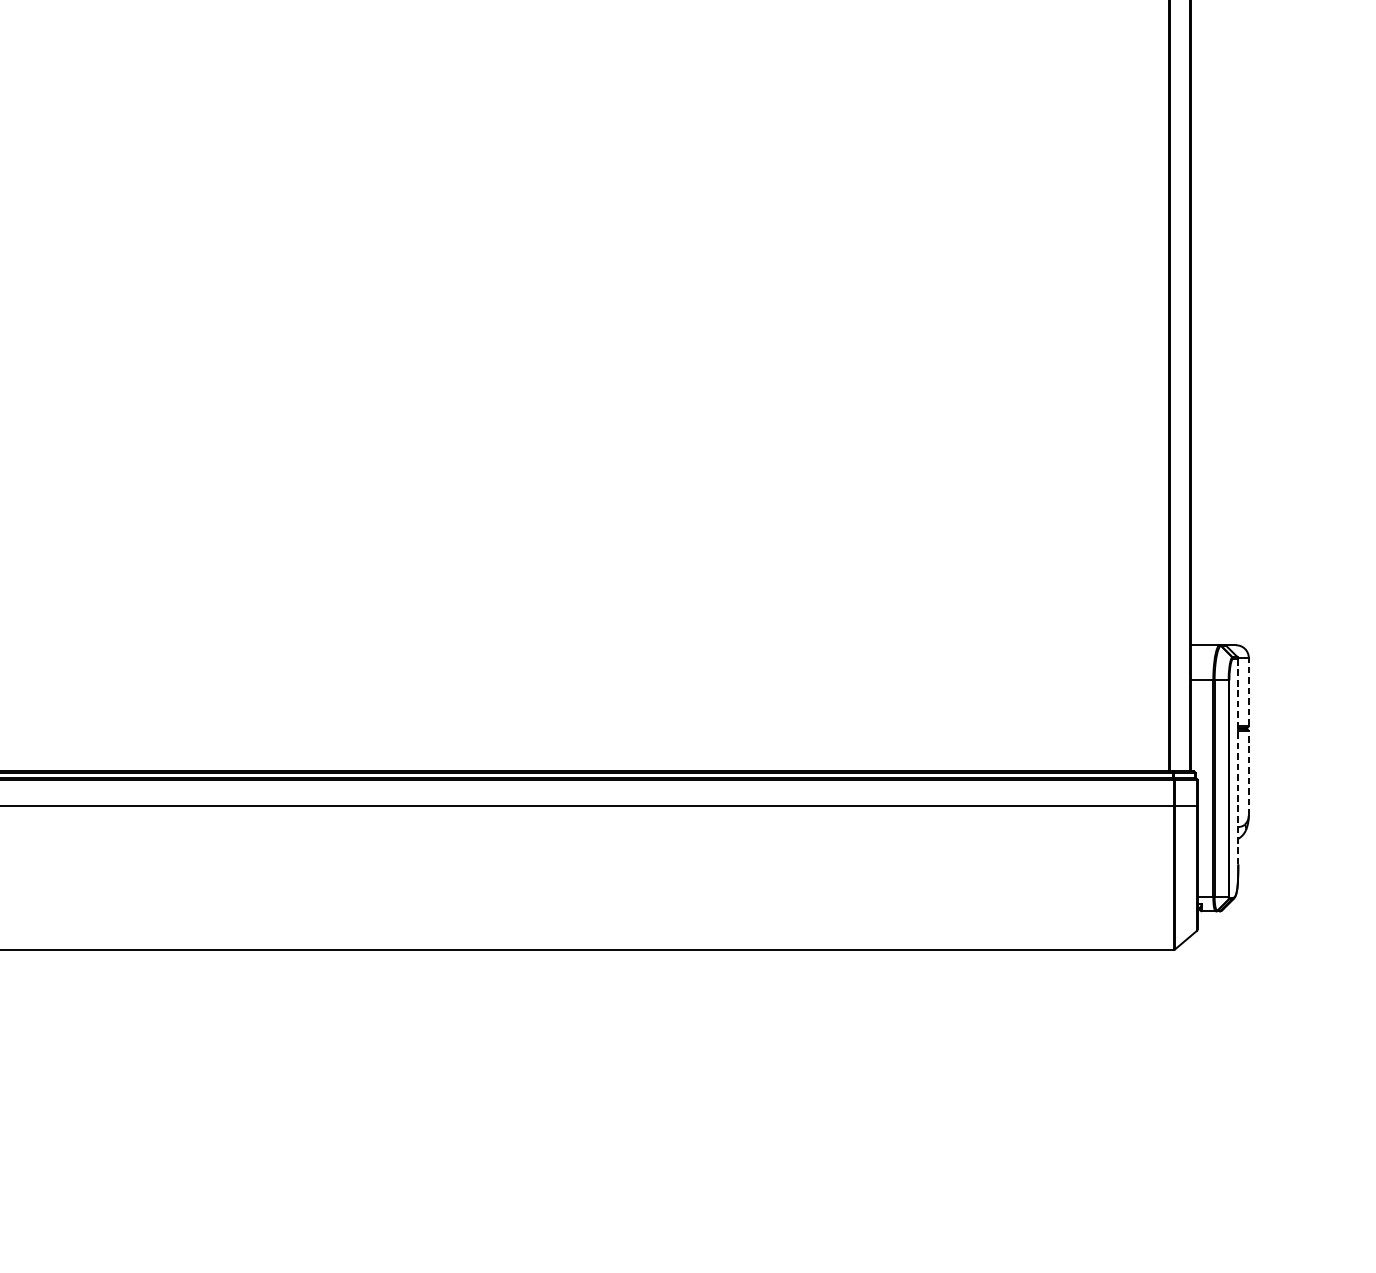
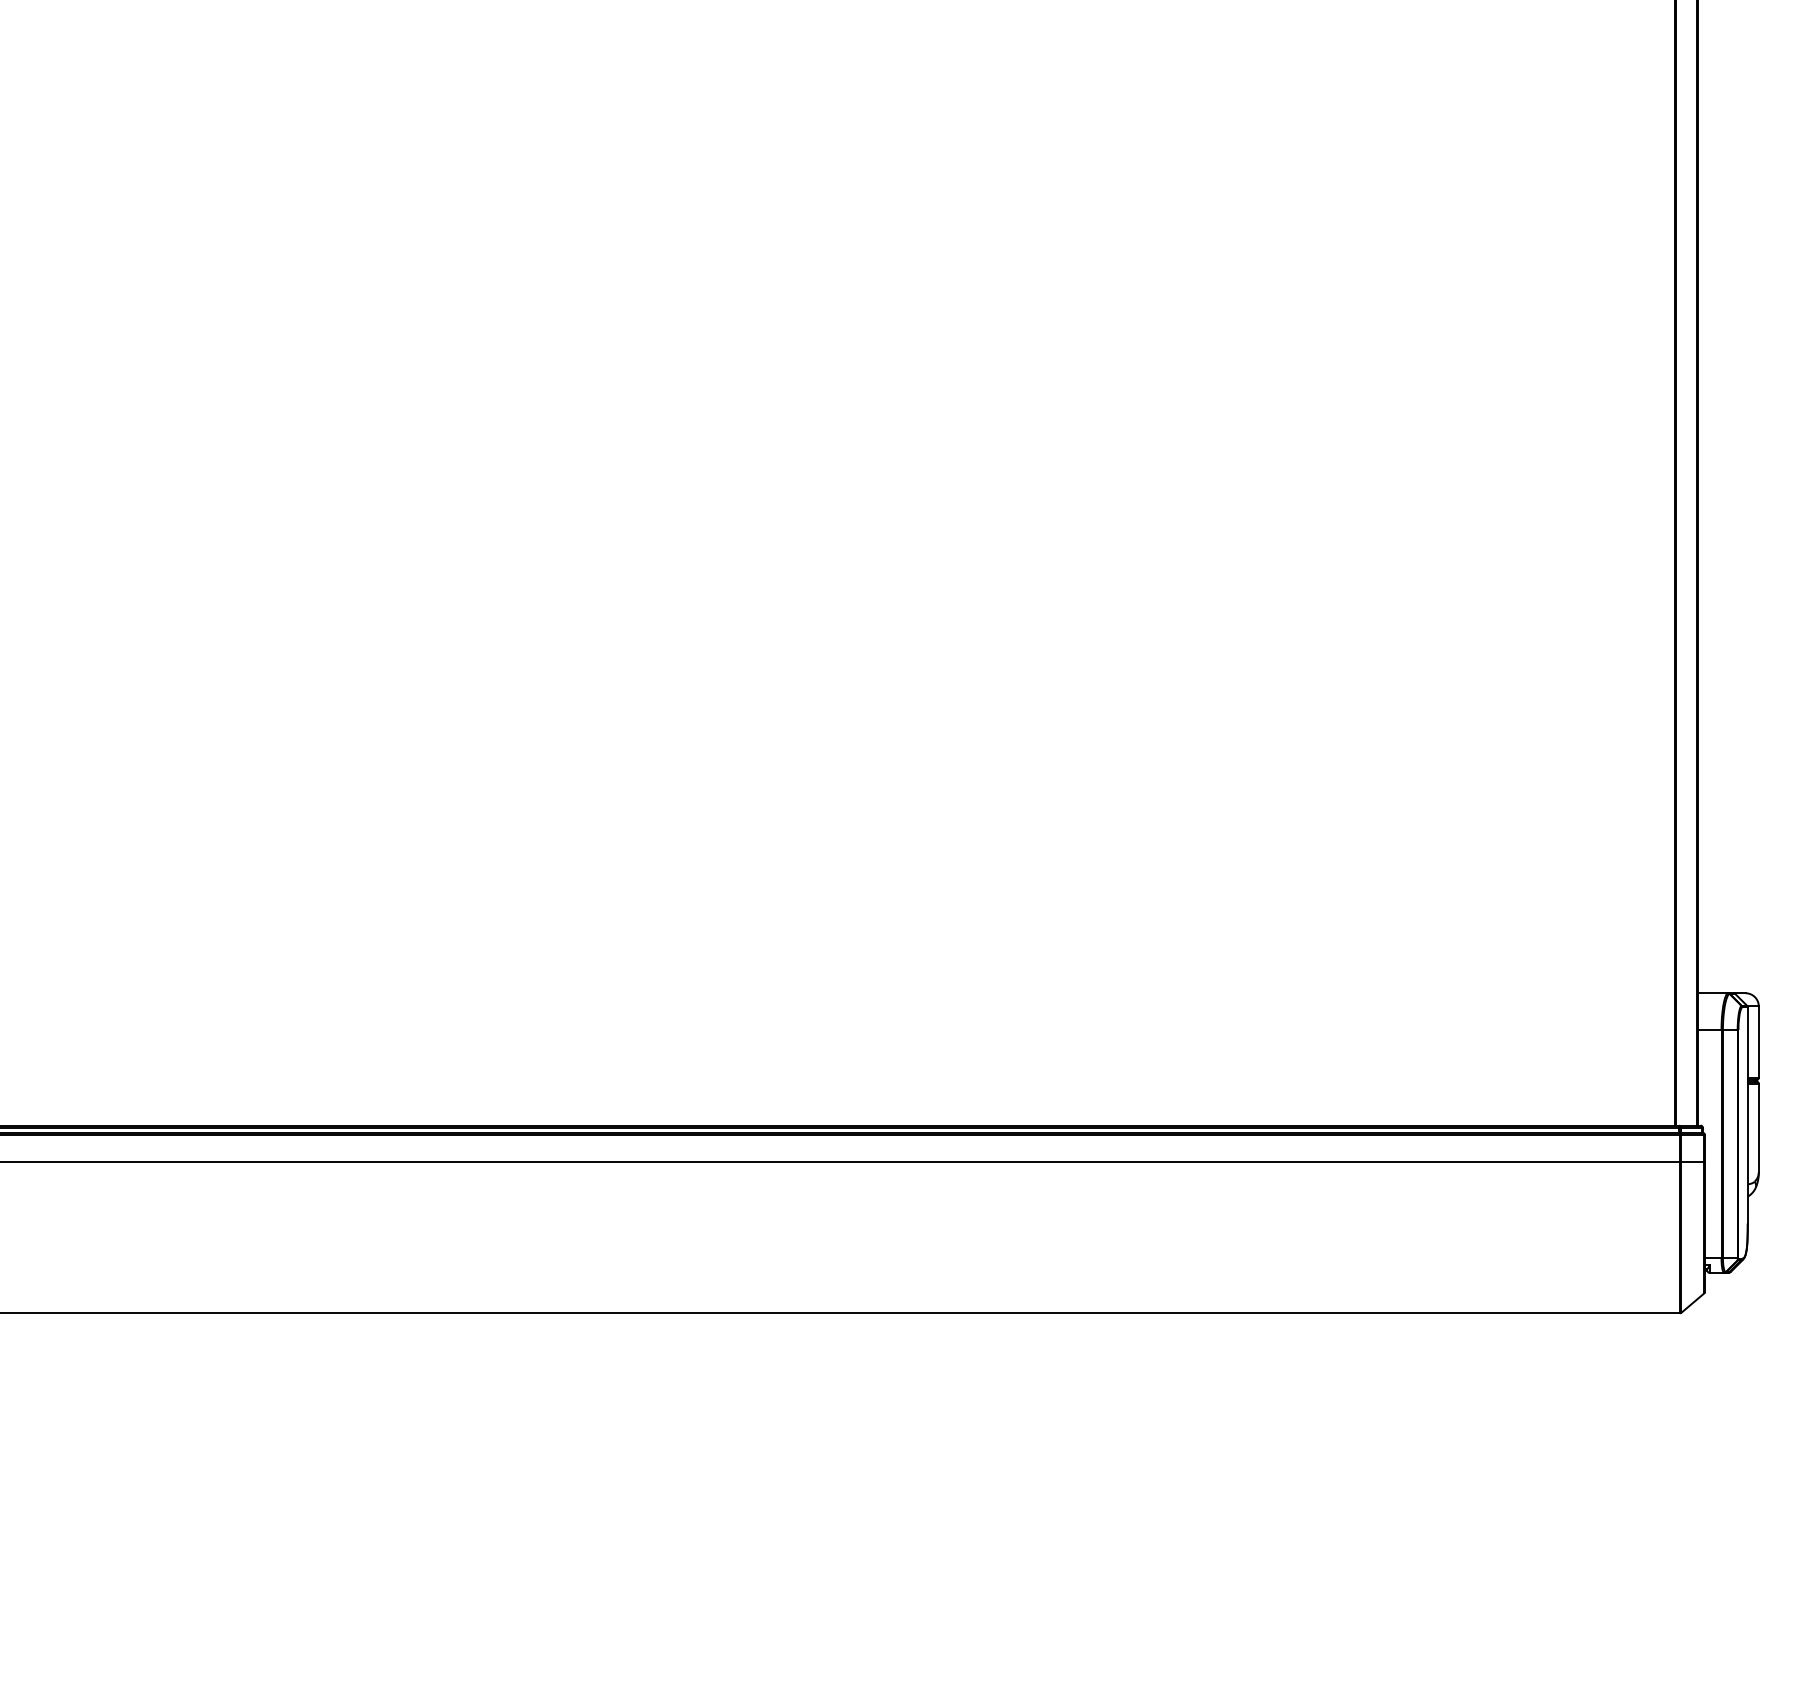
line: (1248, 692) -> (1758, 1042), dashed -> solid
line: (1238, 760) -> (1747, 1114), dashed -> solid
line: (1248, 773) -> (1758, 1127), dashed -> solid

